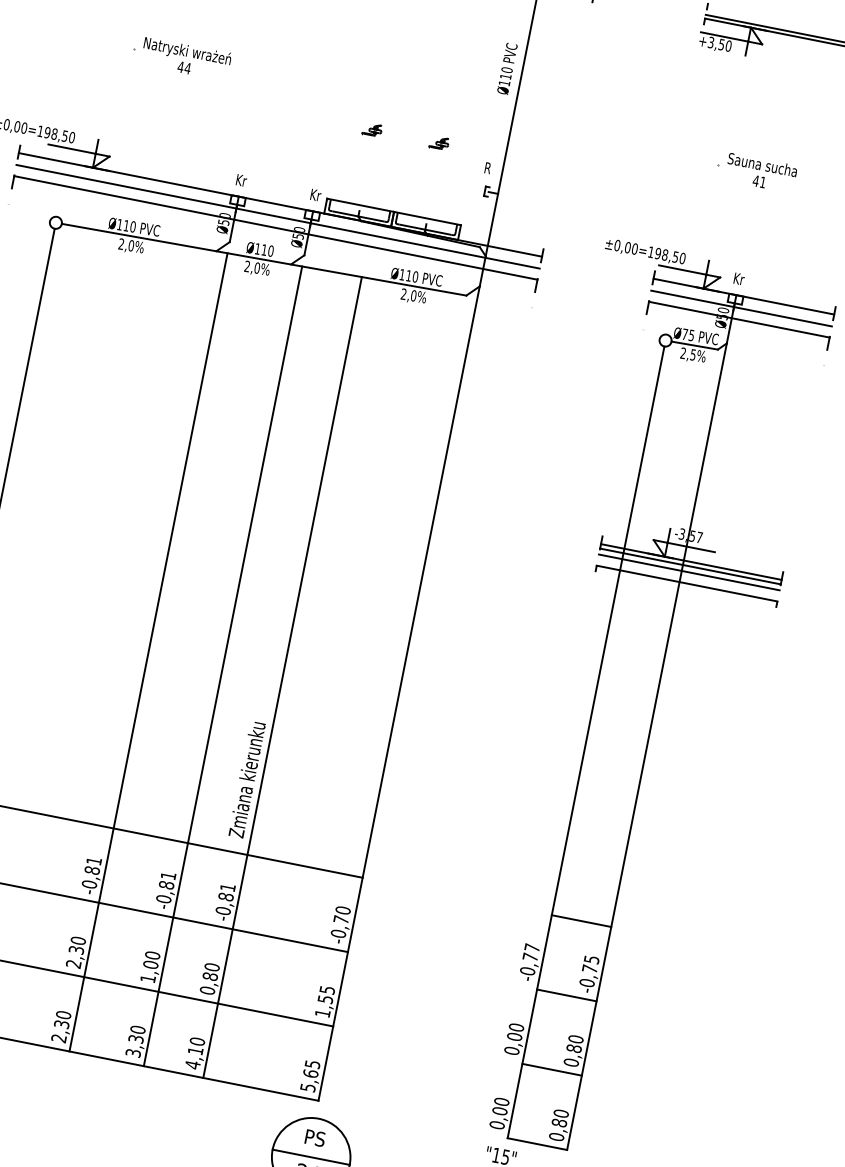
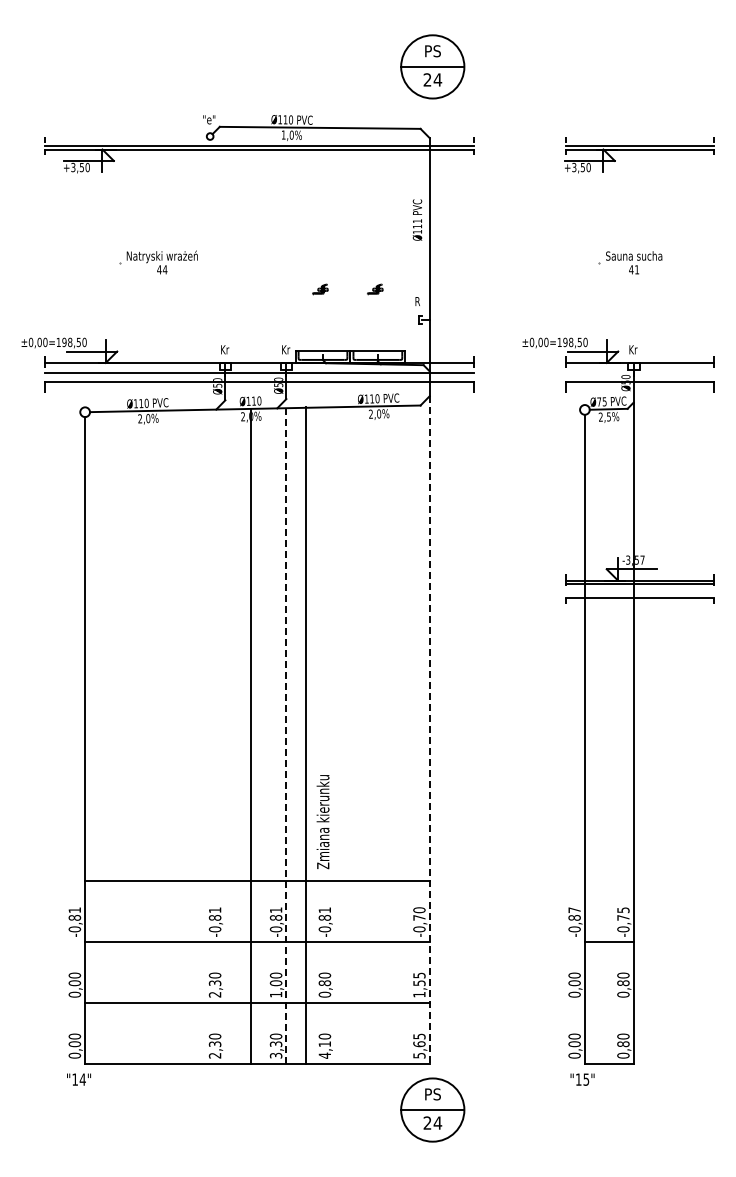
text: (505, 70) -> (416, 221), Ø110 -> Ø111
line: (741, 308) -> (639, 372), removed
line: (688, 572) -> (639, 589), removed
line: (148, 651) -> (251, 736), moved
line: (223, 666) -> (286, 736), solid -> dashed
line: (283, 677) -> (306, 735), moved
line: (398, 693) -> (429, 730), solid -> dashed
line: (580, 921) -> (608, 881), removed
text: (530, 956) -> (574, 917), -0,77 -> -0,87
line: (551, 1069) -> (608, 1003), removed

